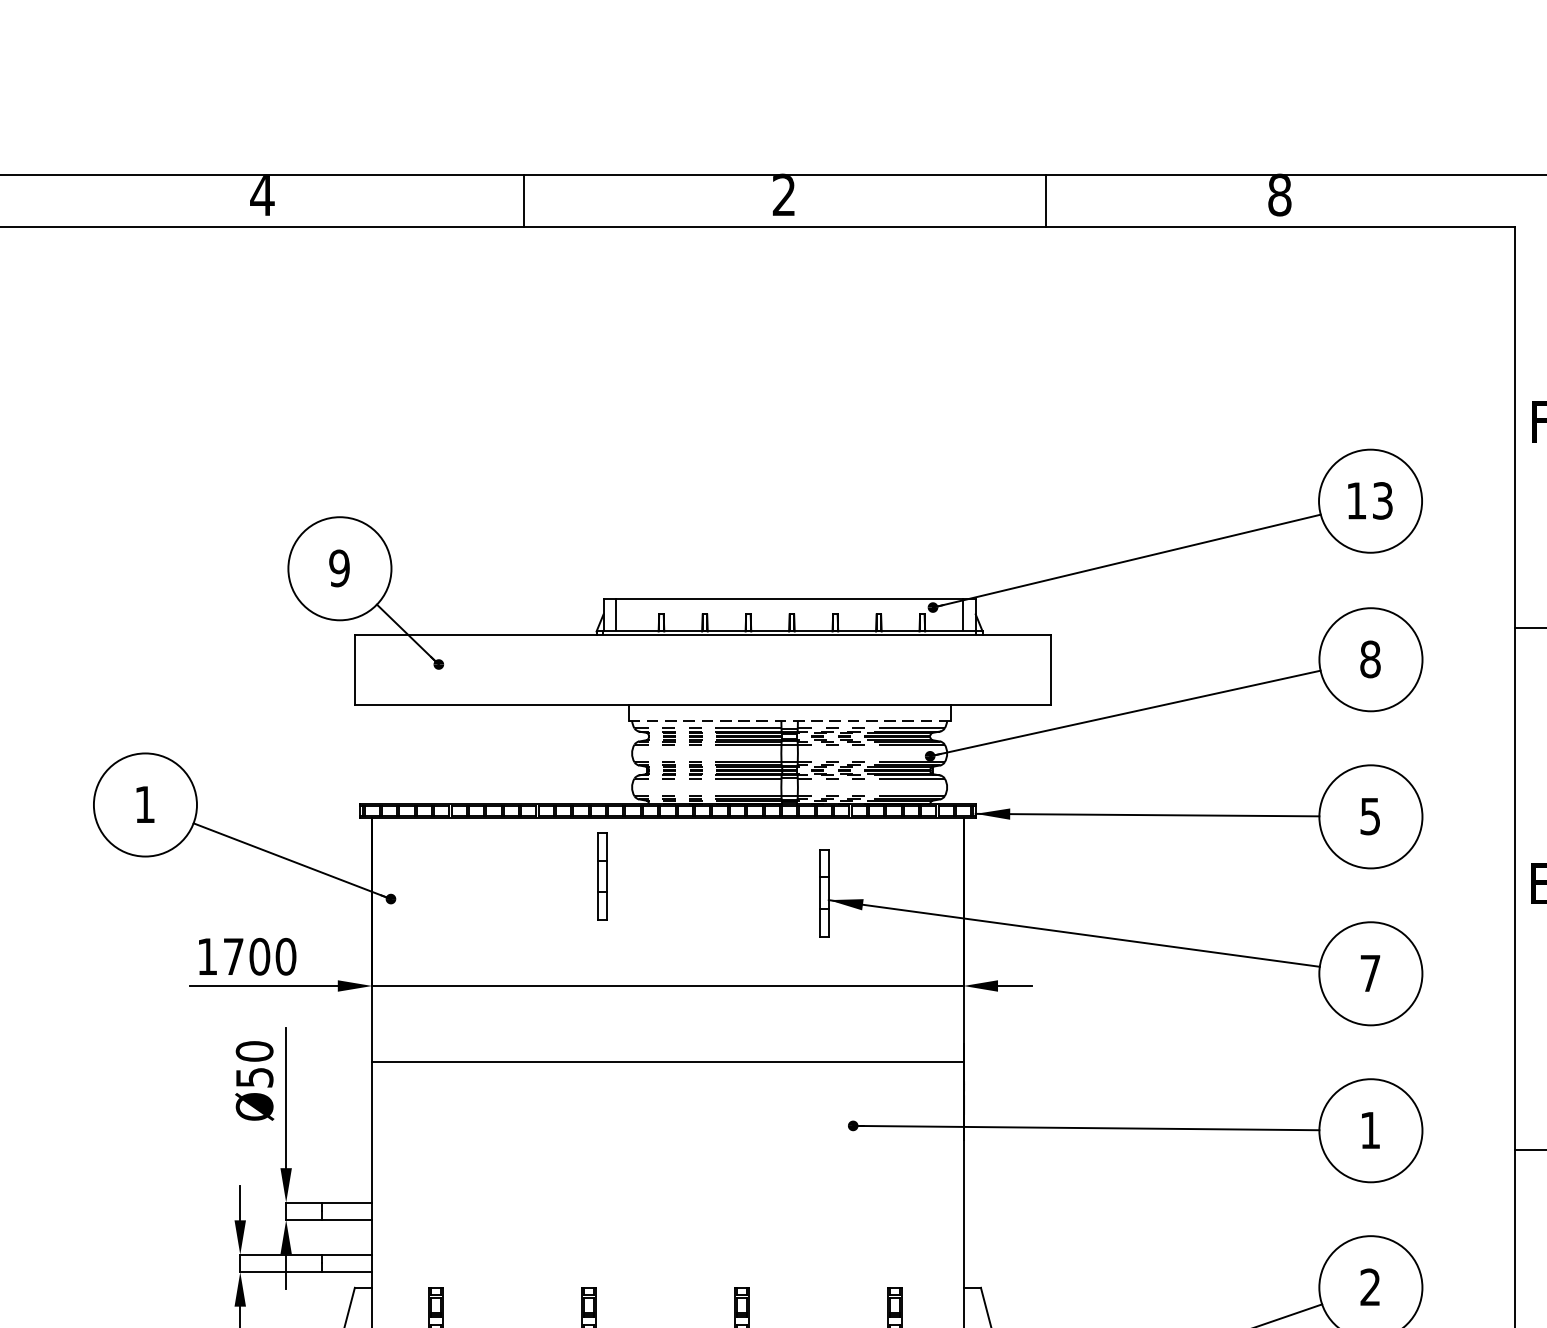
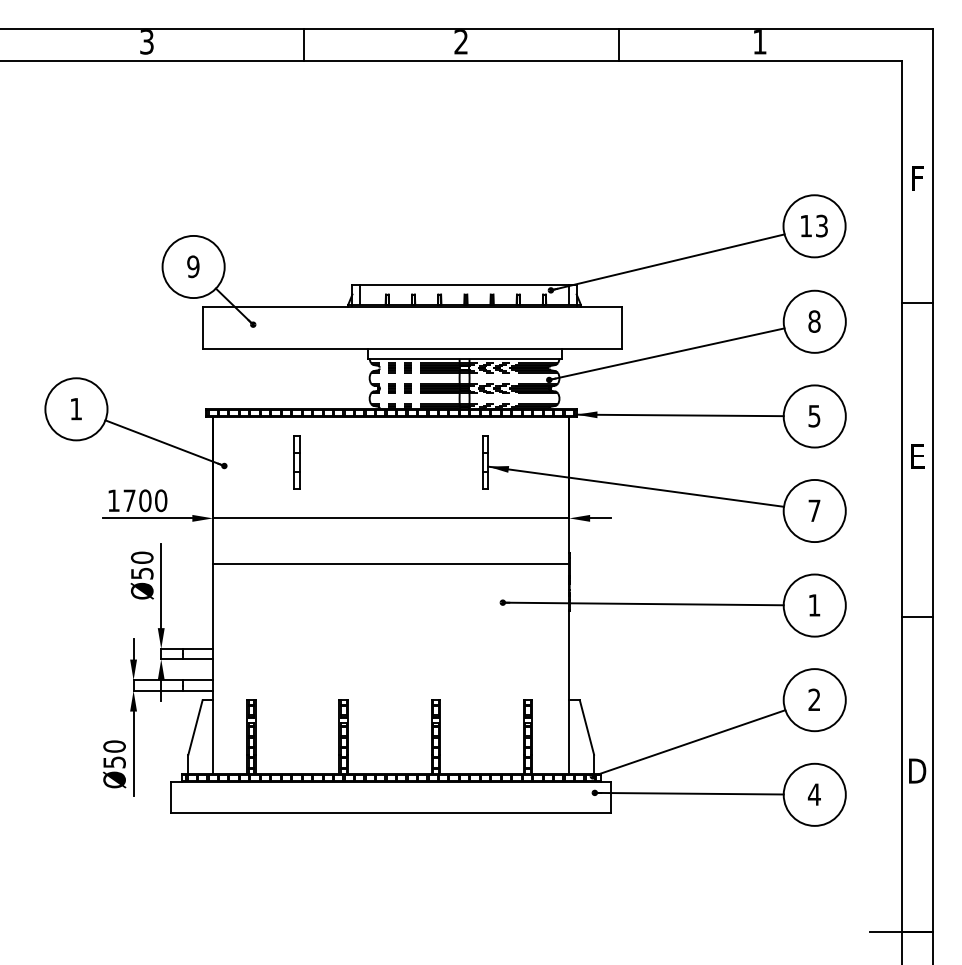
text: (261, 196) -> (146, 42), 4 -> 3
text: (1279, 196) -> (759, 42), 8 -> 1
line: (791, 720) -> (465, 358), dashed -> solid
part: (601, 876) -> (296, 462), moved

